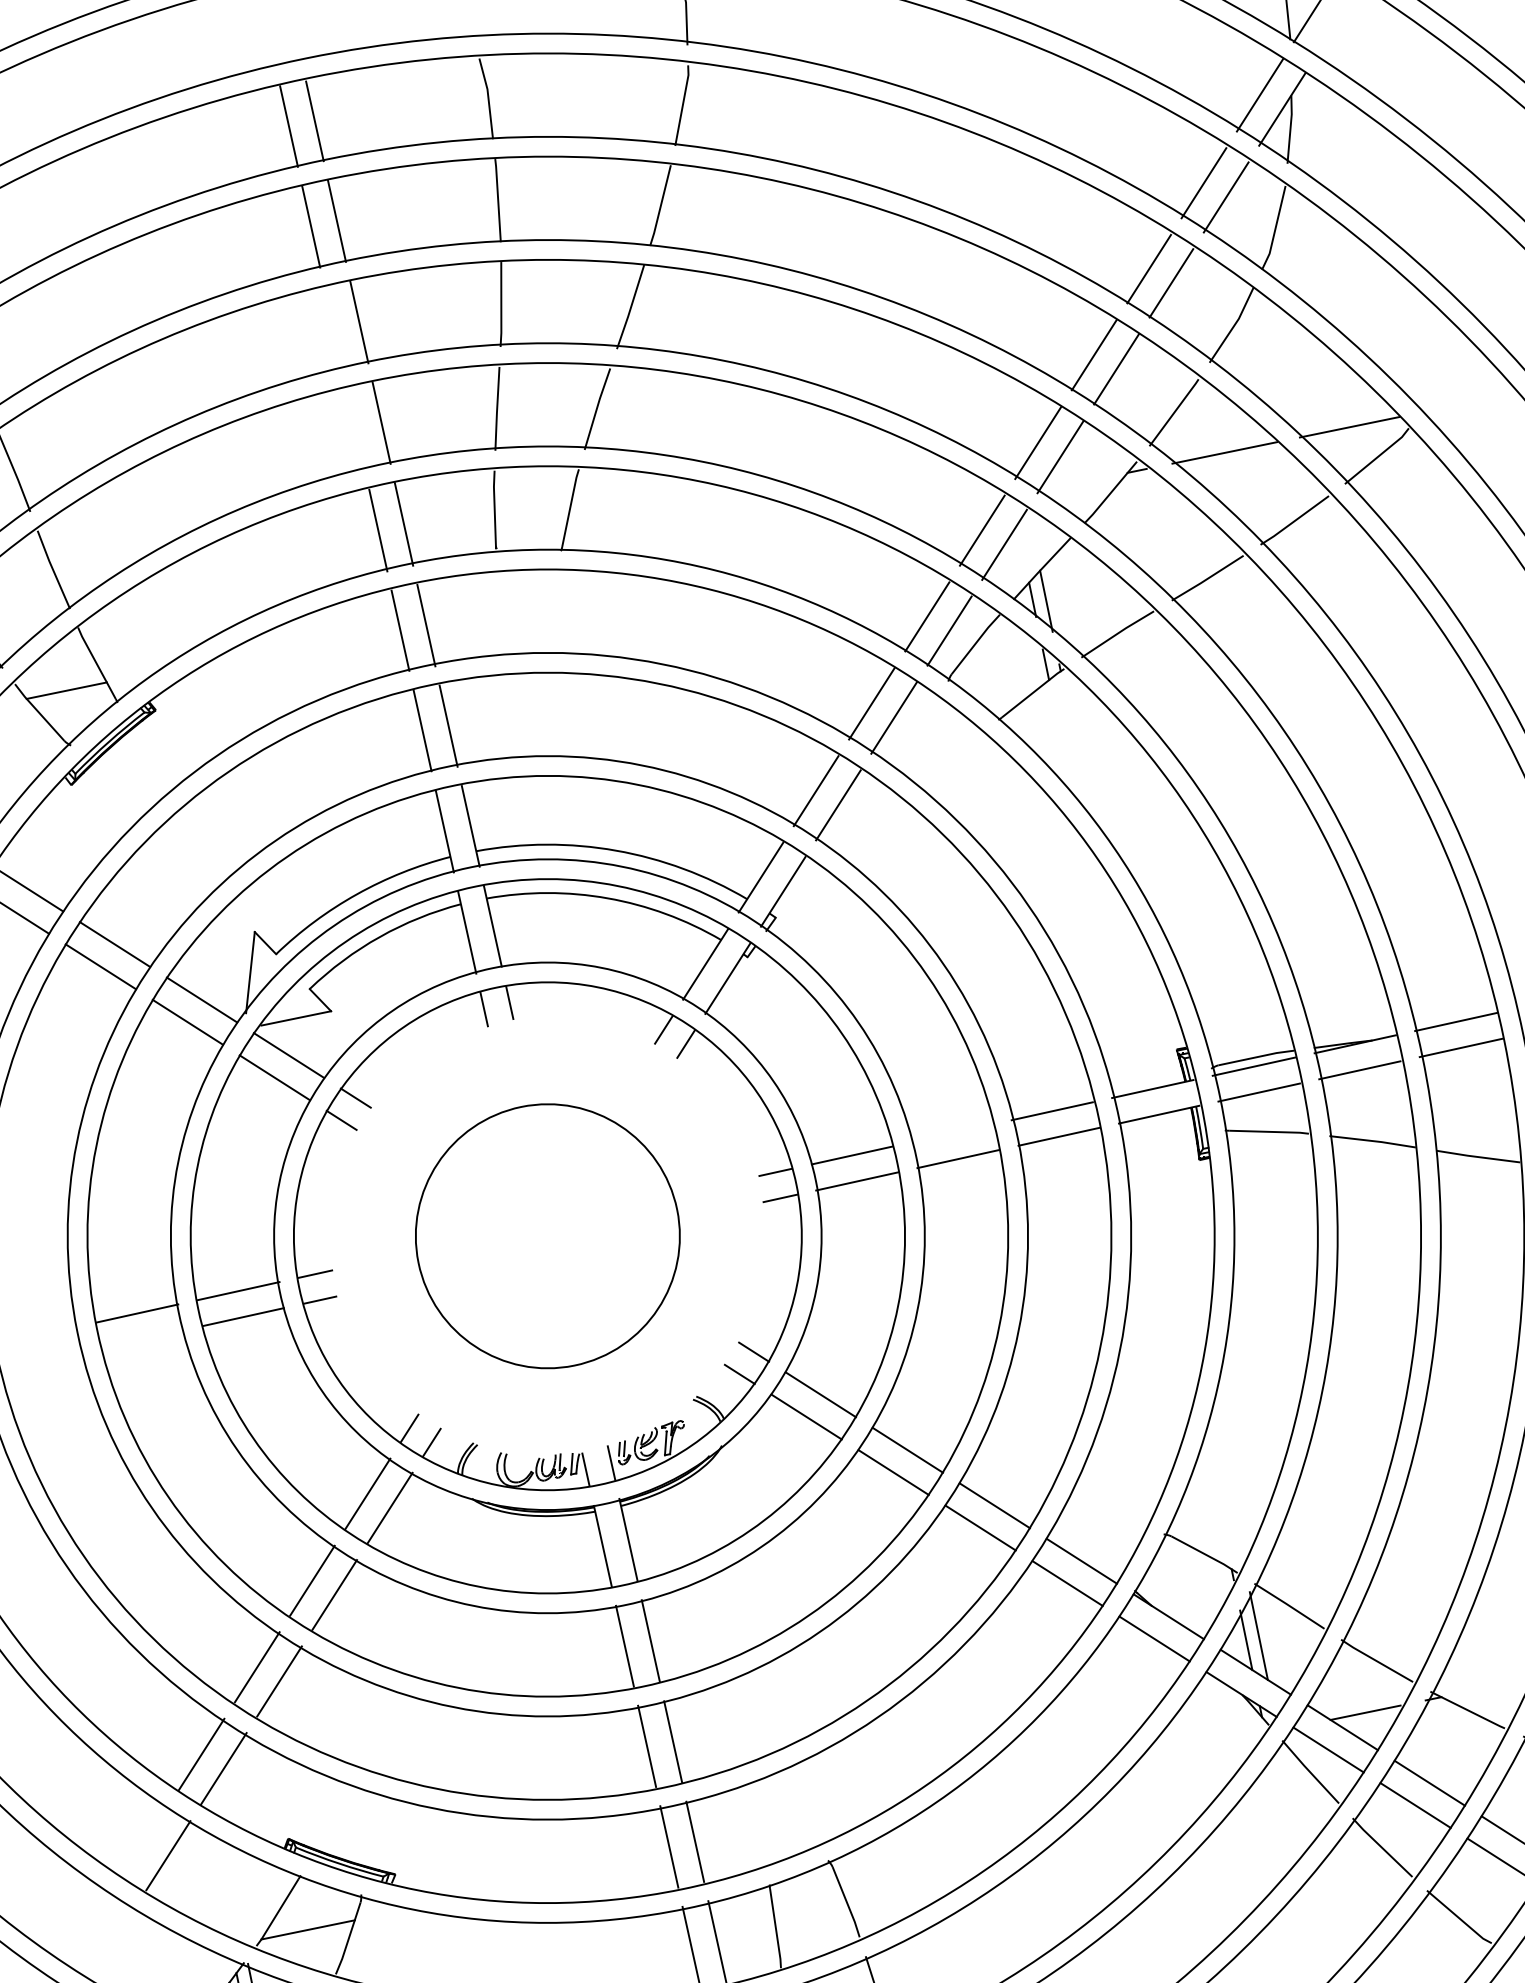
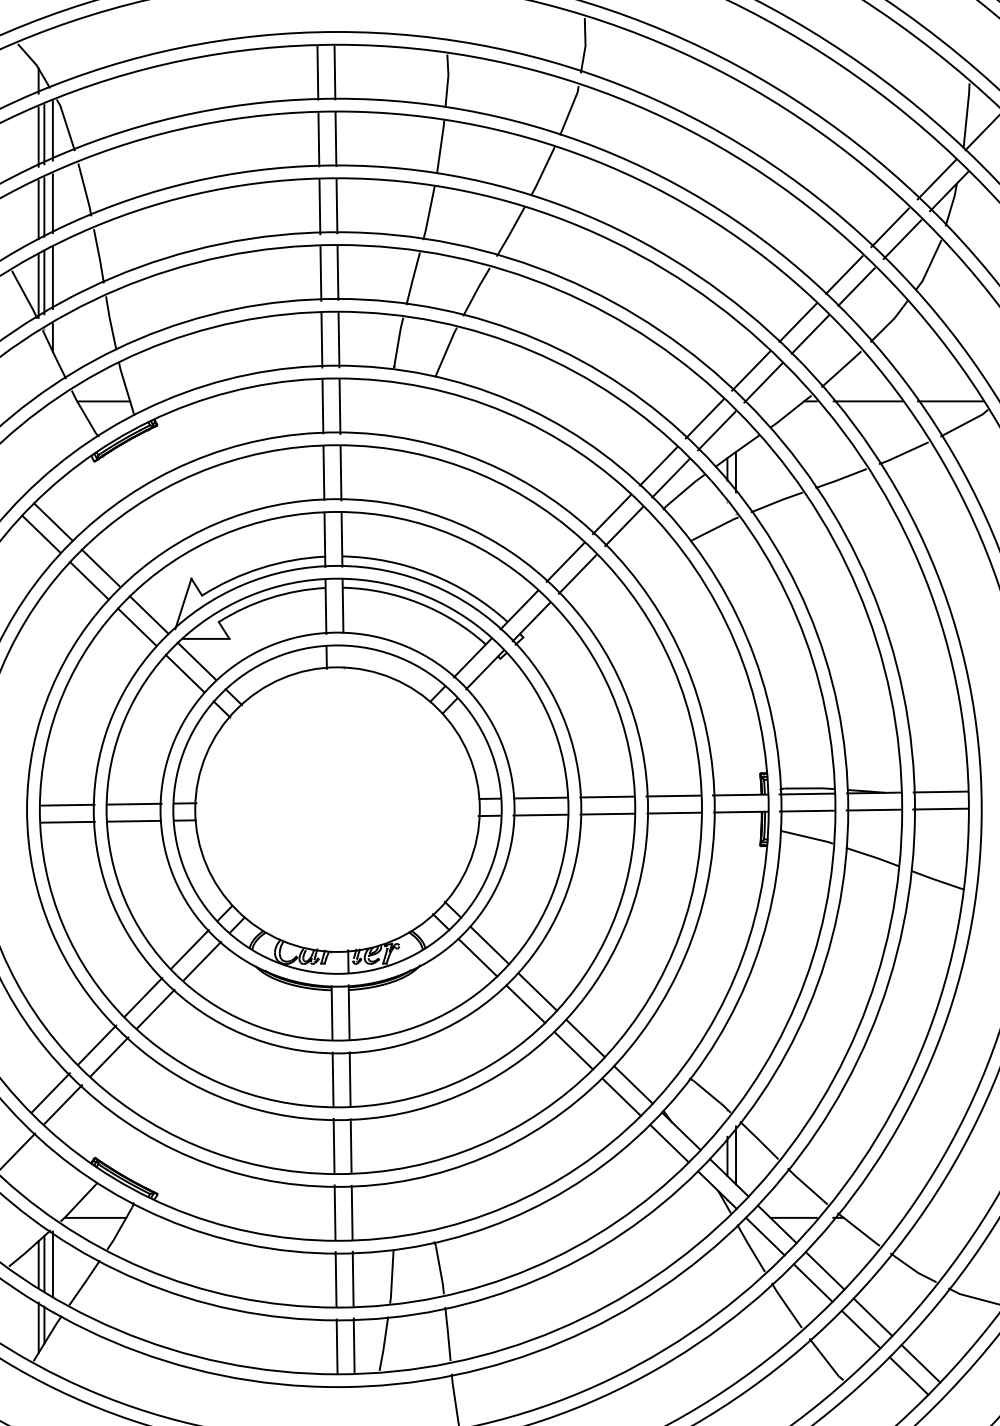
line: (333, 328) -> (319, 206), added
line: (355, 429) -> (320, 273), added
line: (951, 1132) -> (606, 796), added
circle: (547, 1236) -> (337, 809), size x1.67
line: (142, 1338) -> (67, 821), added

